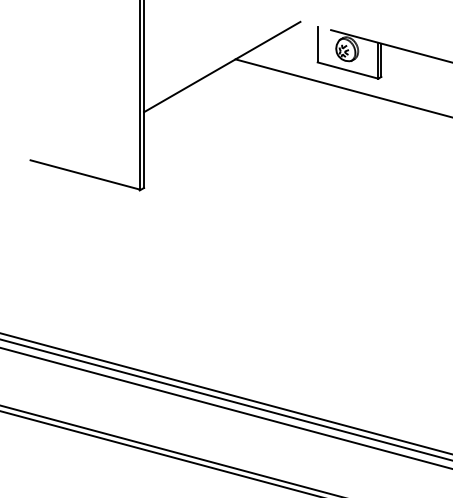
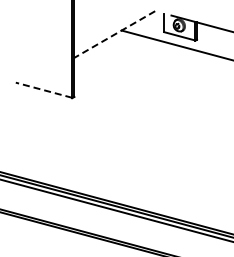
line: (221, 67) -> (114, 34), solid -> dashed
line: (84, 175) -> (43, 90), solid -> dashed

